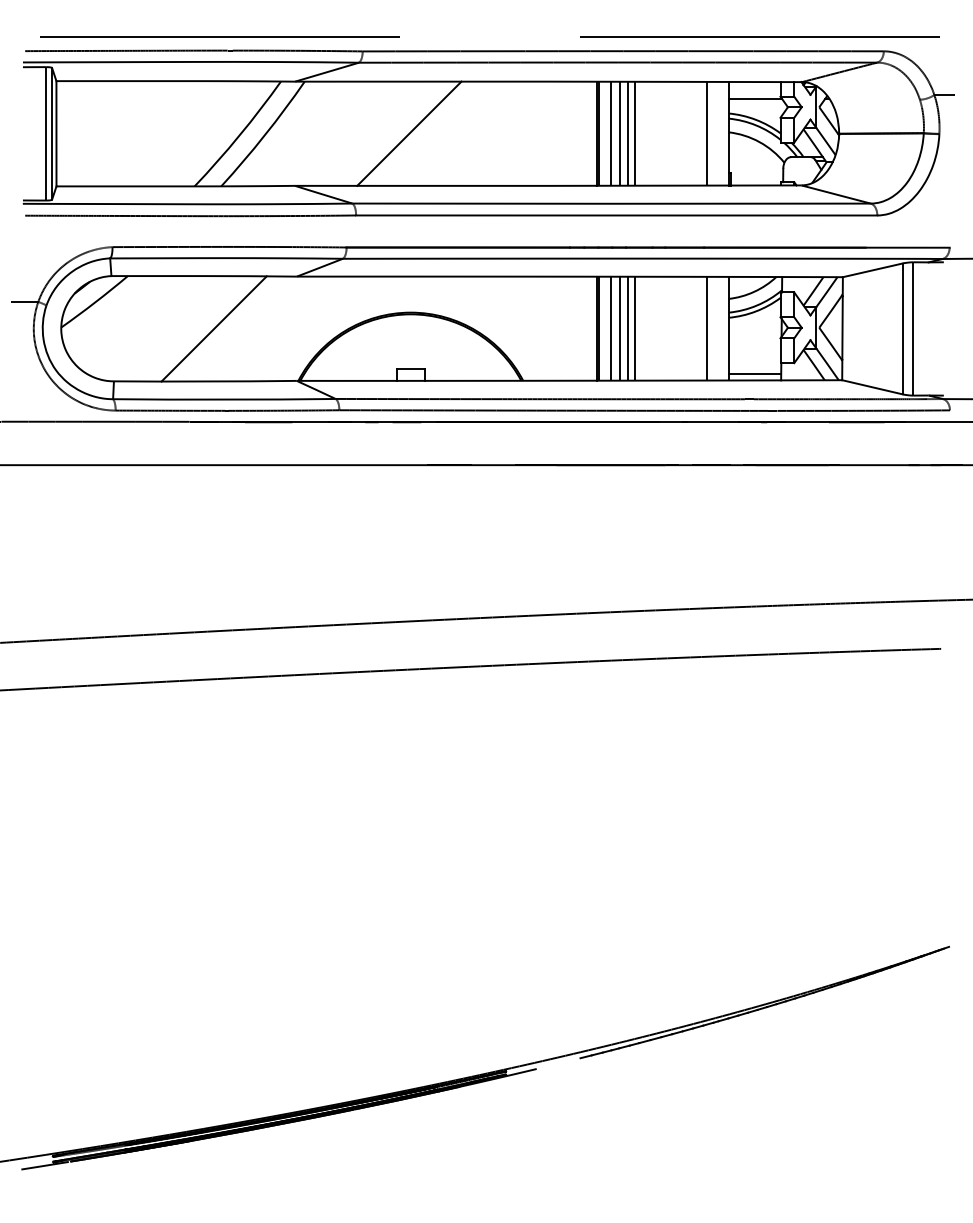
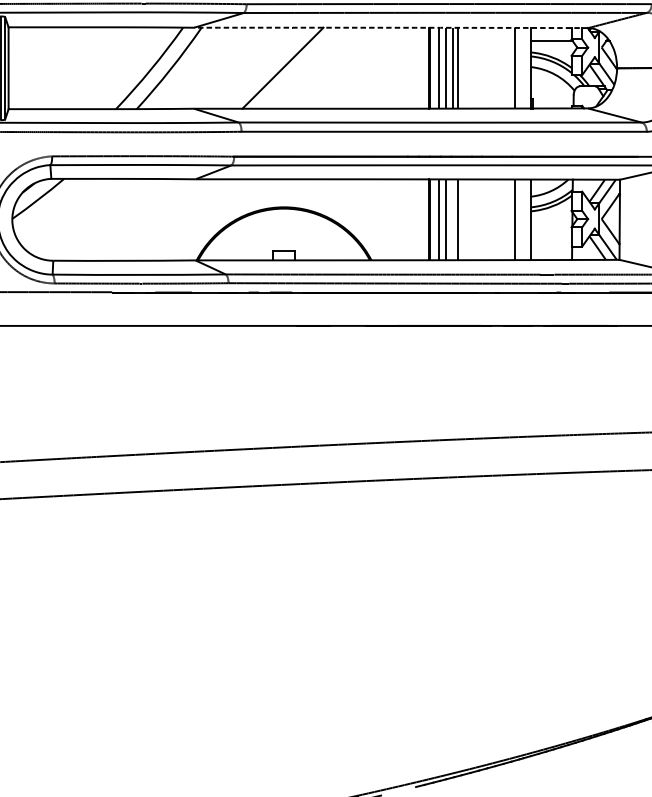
arc: (548, 81) -> (391, 27), solid -> dashed
line: (213, 328) -> (130, 219), removed
line: (628, 328) -> (453, 219), removed
line: (754, 374) -> (551, 255), removed

